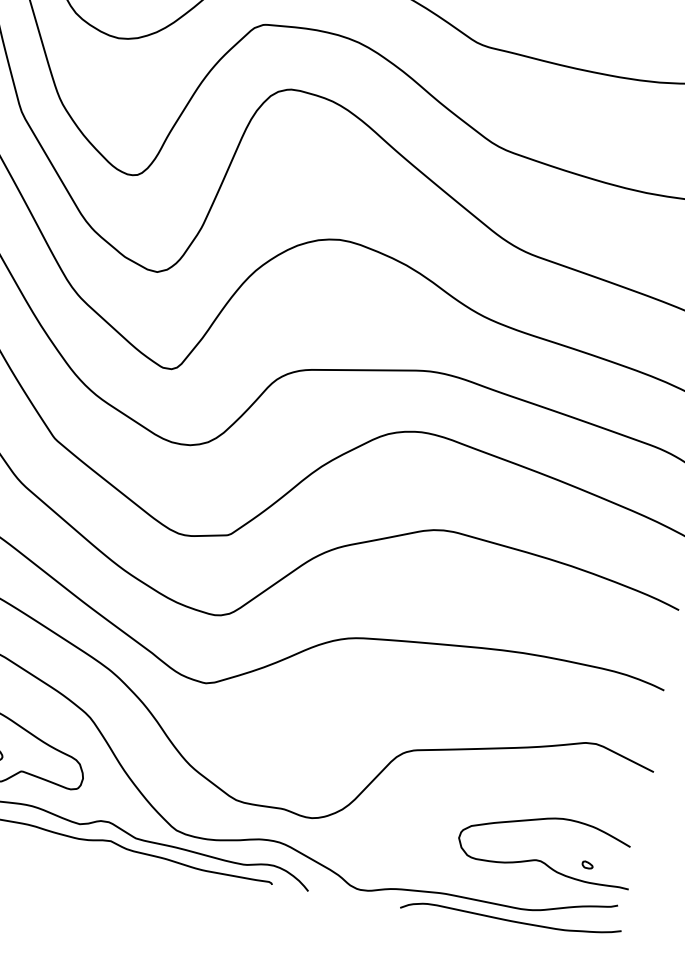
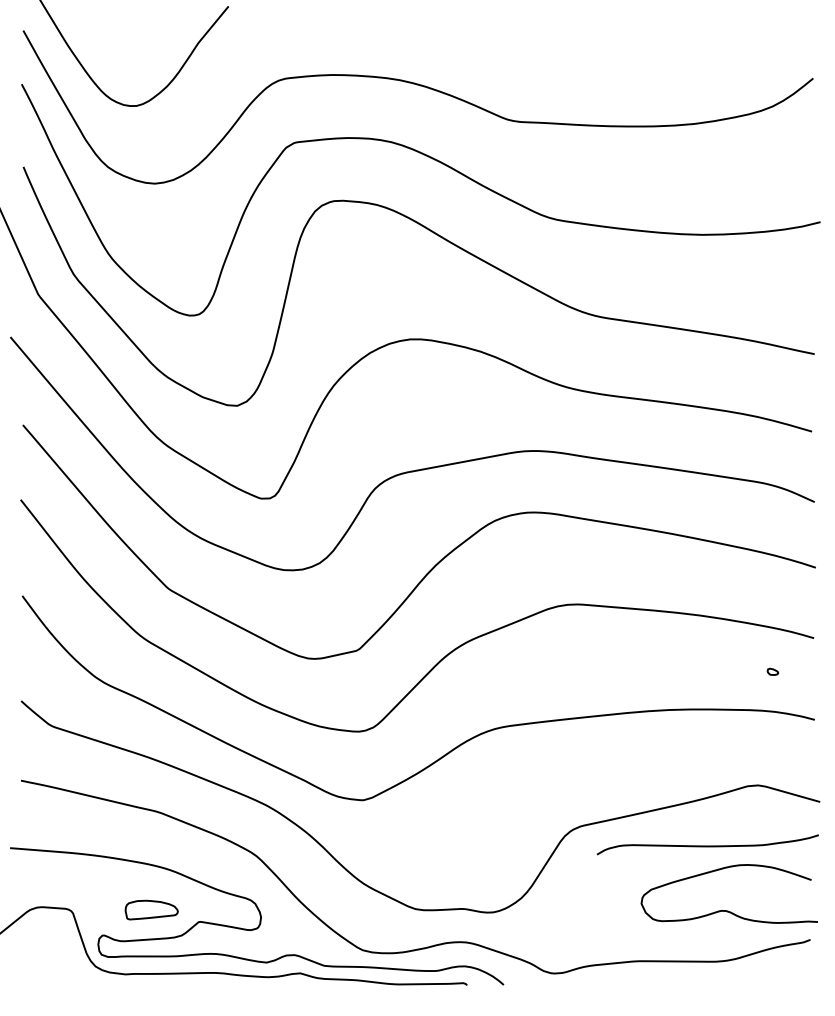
part: (587, 864) -> (772, 671), moved
curve: (510, 920) -> (707, 845), moved

